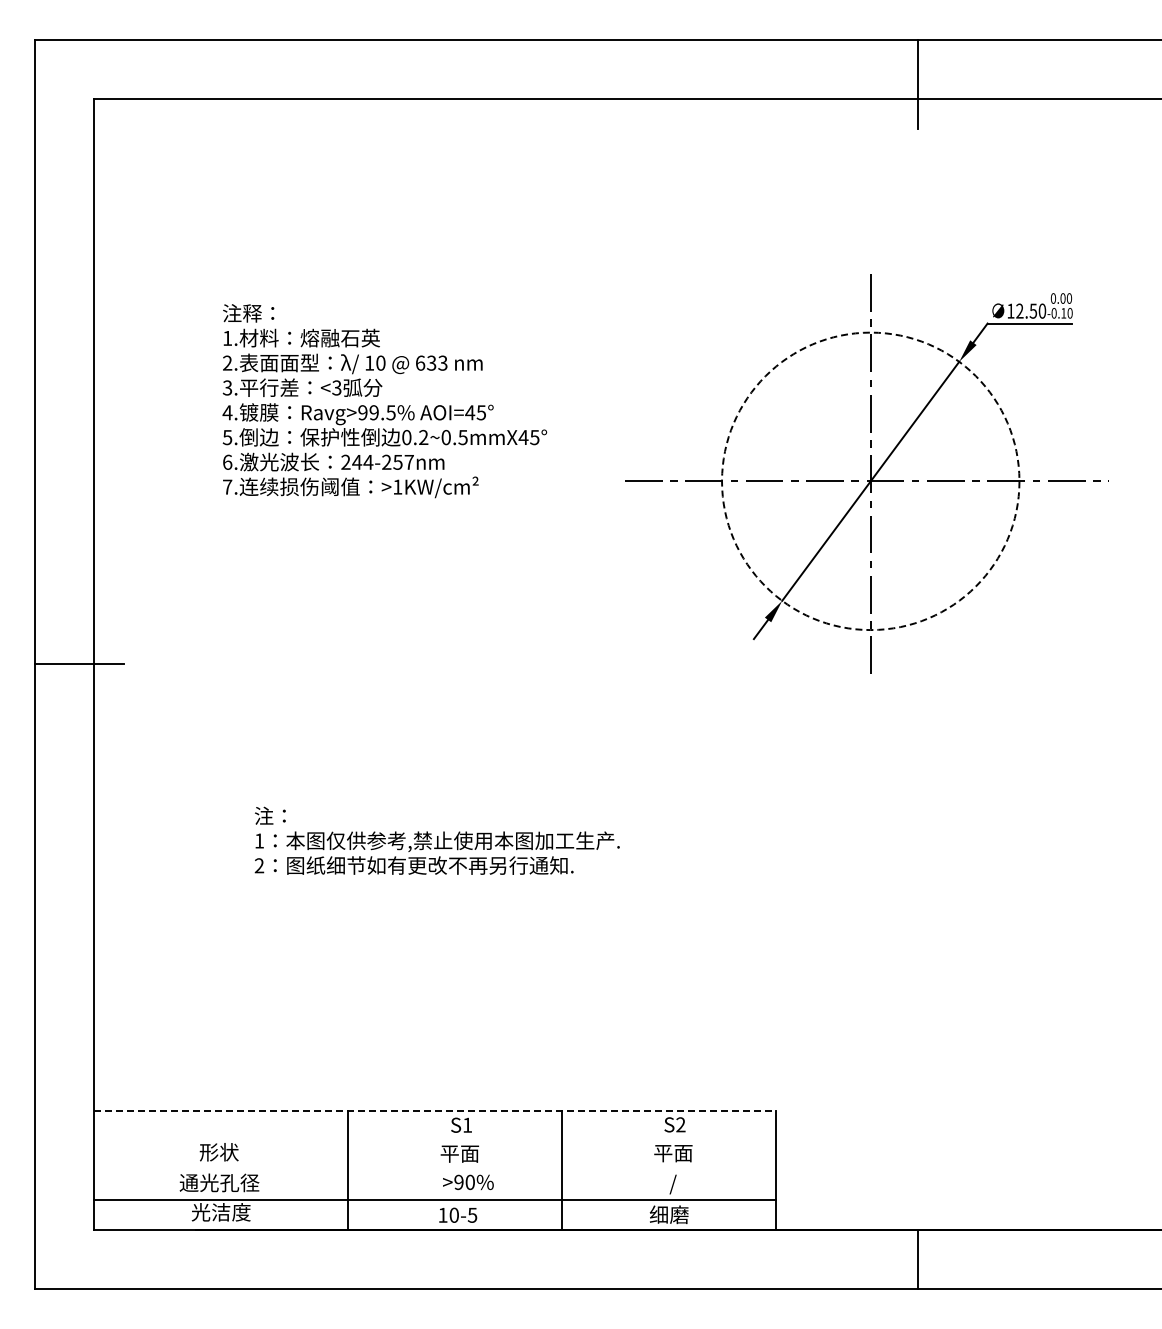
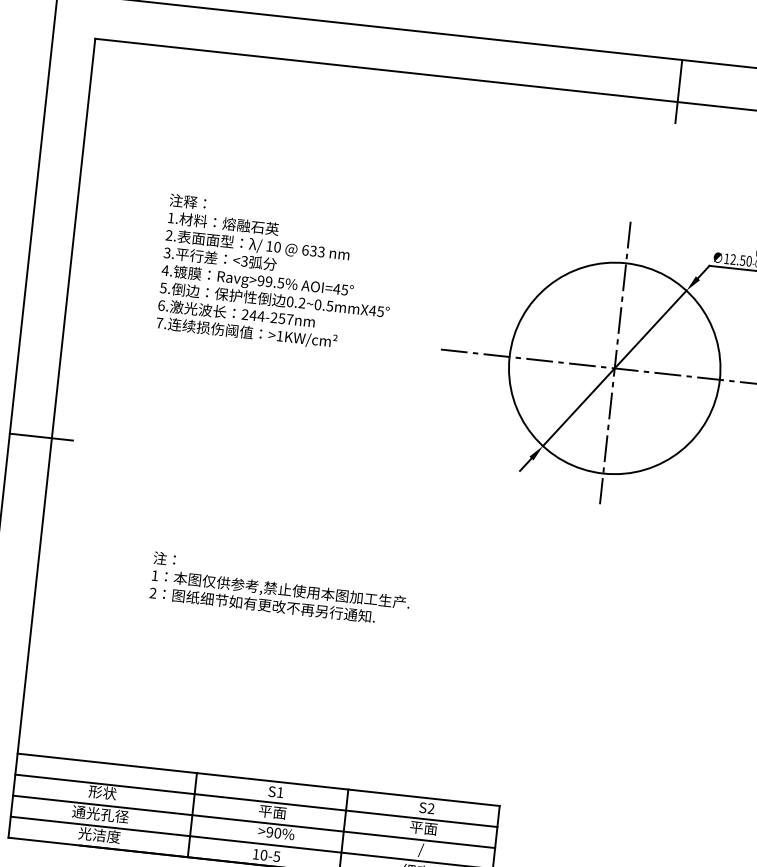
circle: (870, 481) -> (614, 368), dashed -> solid
line: (435, 1110) -> (258, 779), dashed -> solid
line: (435, 1140) -> (256, 800), added
line: (435, 1170) -> (254, 822), added

